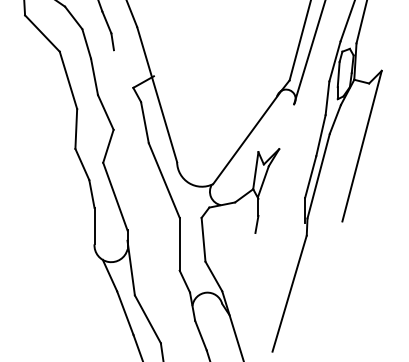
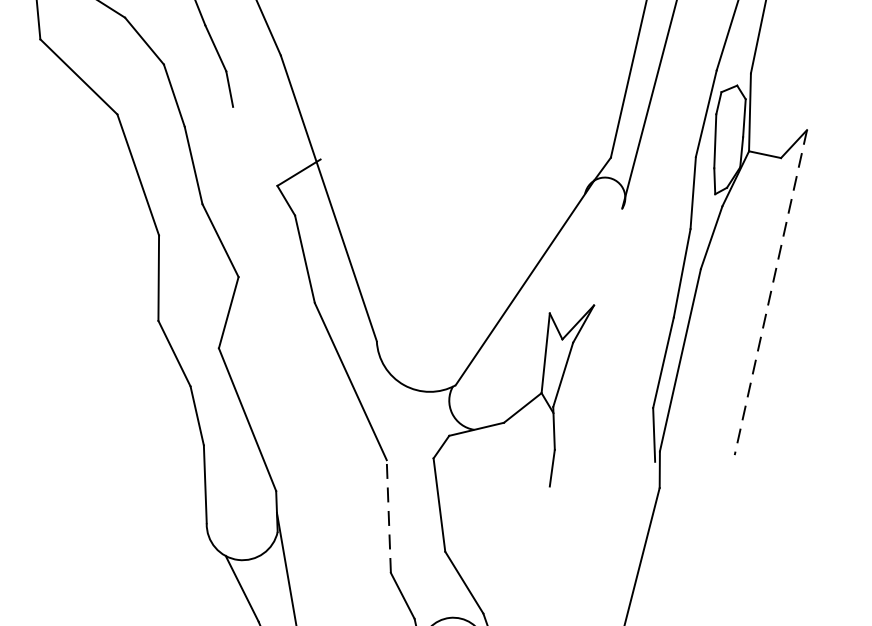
line: (362, 146) -> (771, 293), solid -> dashed
line: (179, 243) -> (388, 514), solid -> dashed

